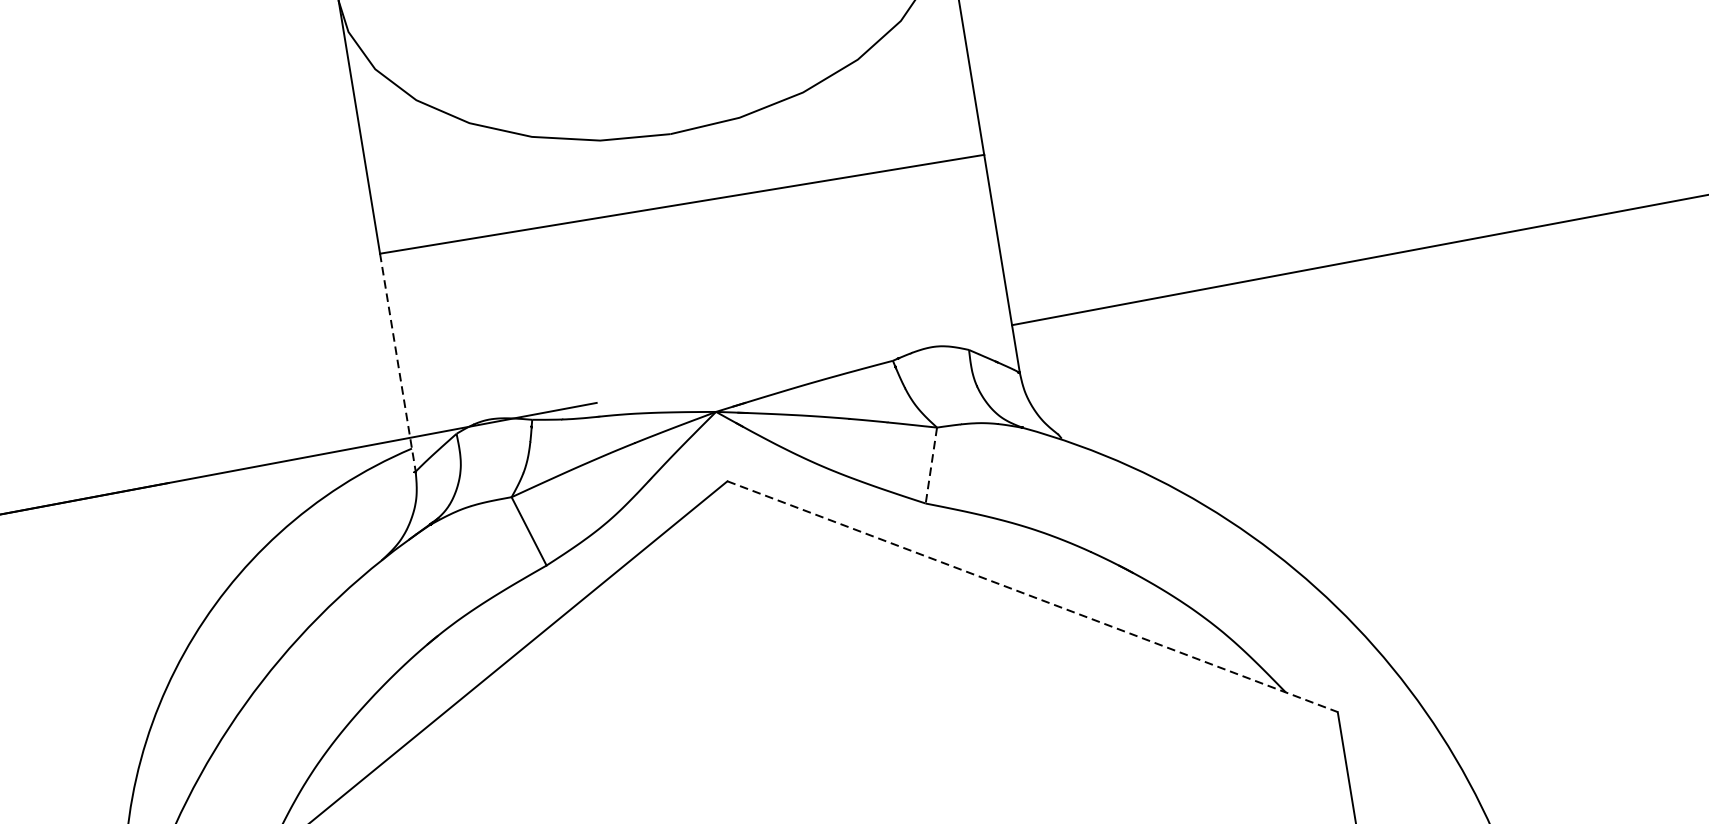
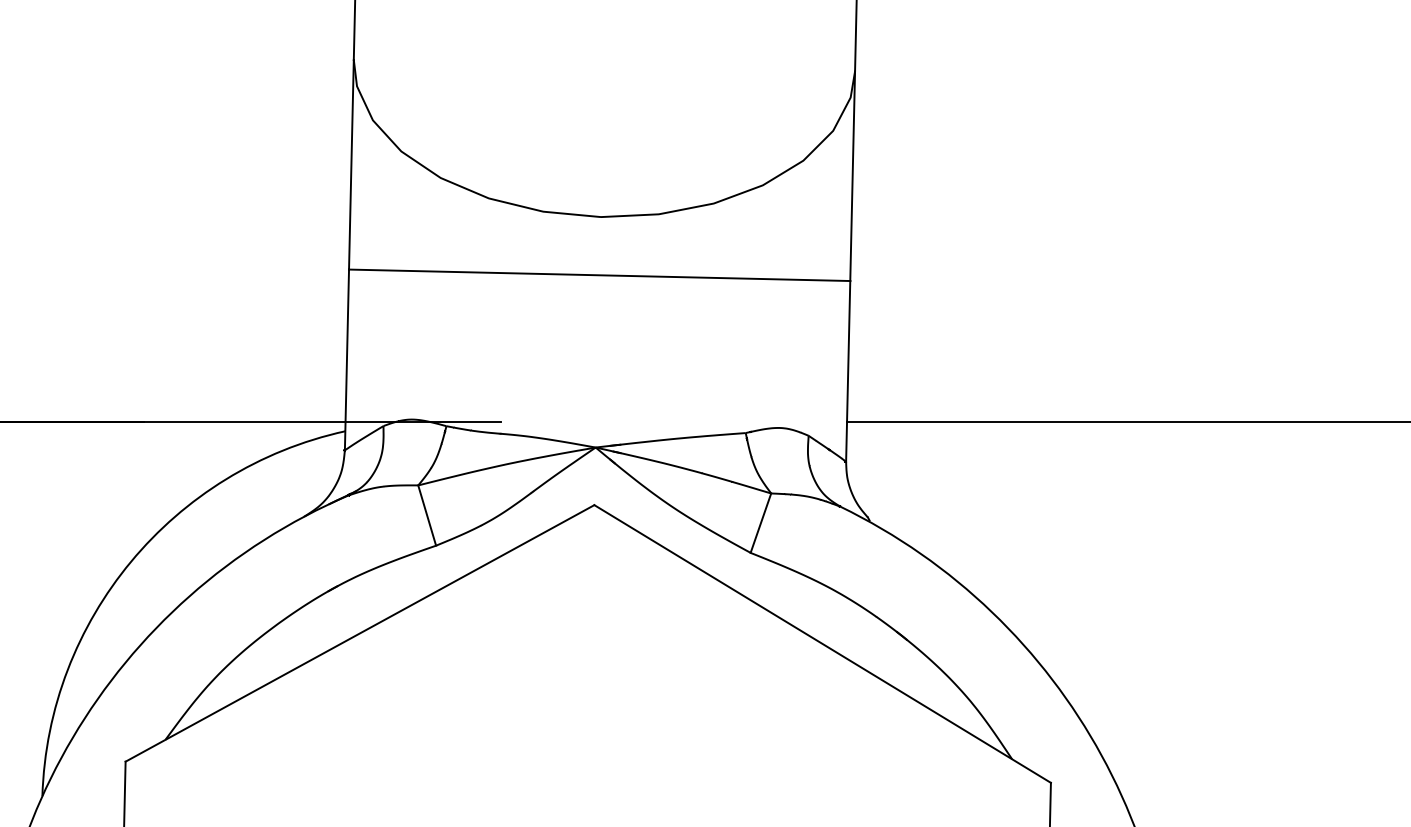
line: (397, 363) -> (346, 360), dashed -> solid
line: (930, 466) -> (760, 523), dashed -> solid
line: (1033, 597) -> (823, 644), dashed -> solid

